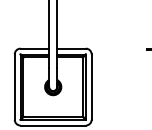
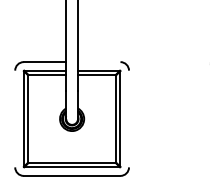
line: (71, 48) -> (99, 61), removed
line: (14, 86) -> (14, 118), removed
line: (91, 86) -> (128, 118), removed

